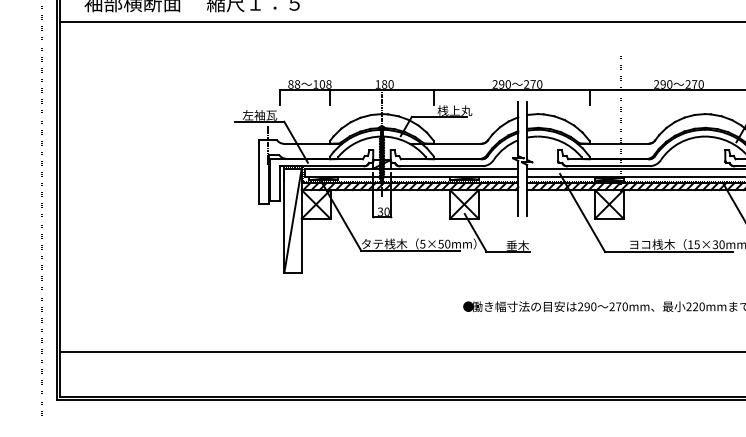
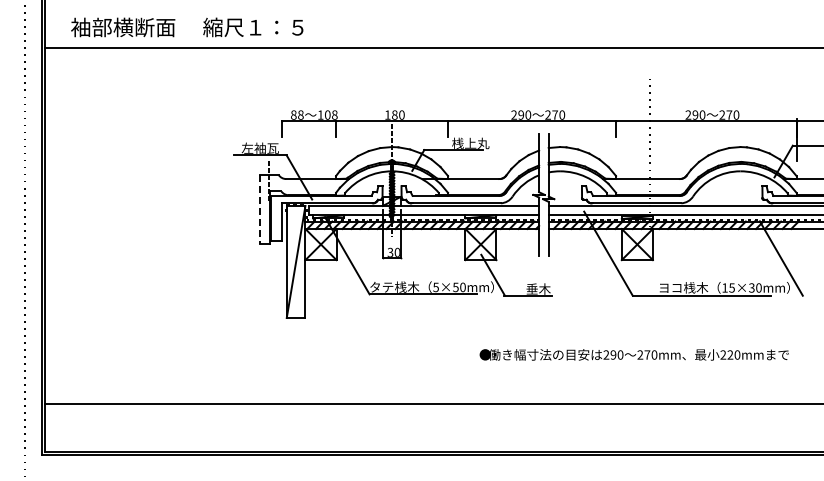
line: (259, 171) -> (259, 209), solid -> dashed

